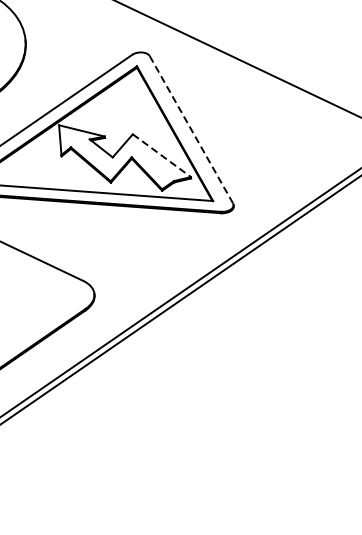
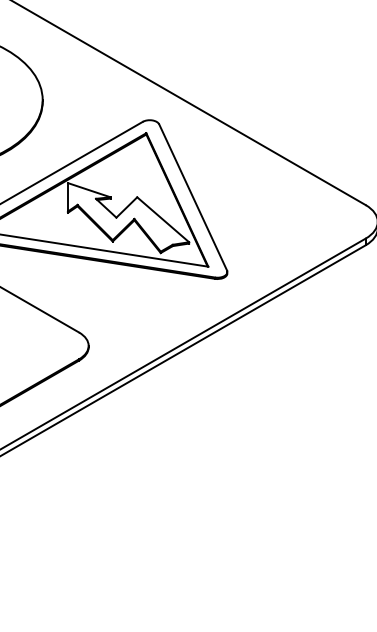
line: (191, 129) -> (193, 197), dashed -> solid
line: (162, 156) -> (163, 220), dashed -> solid

